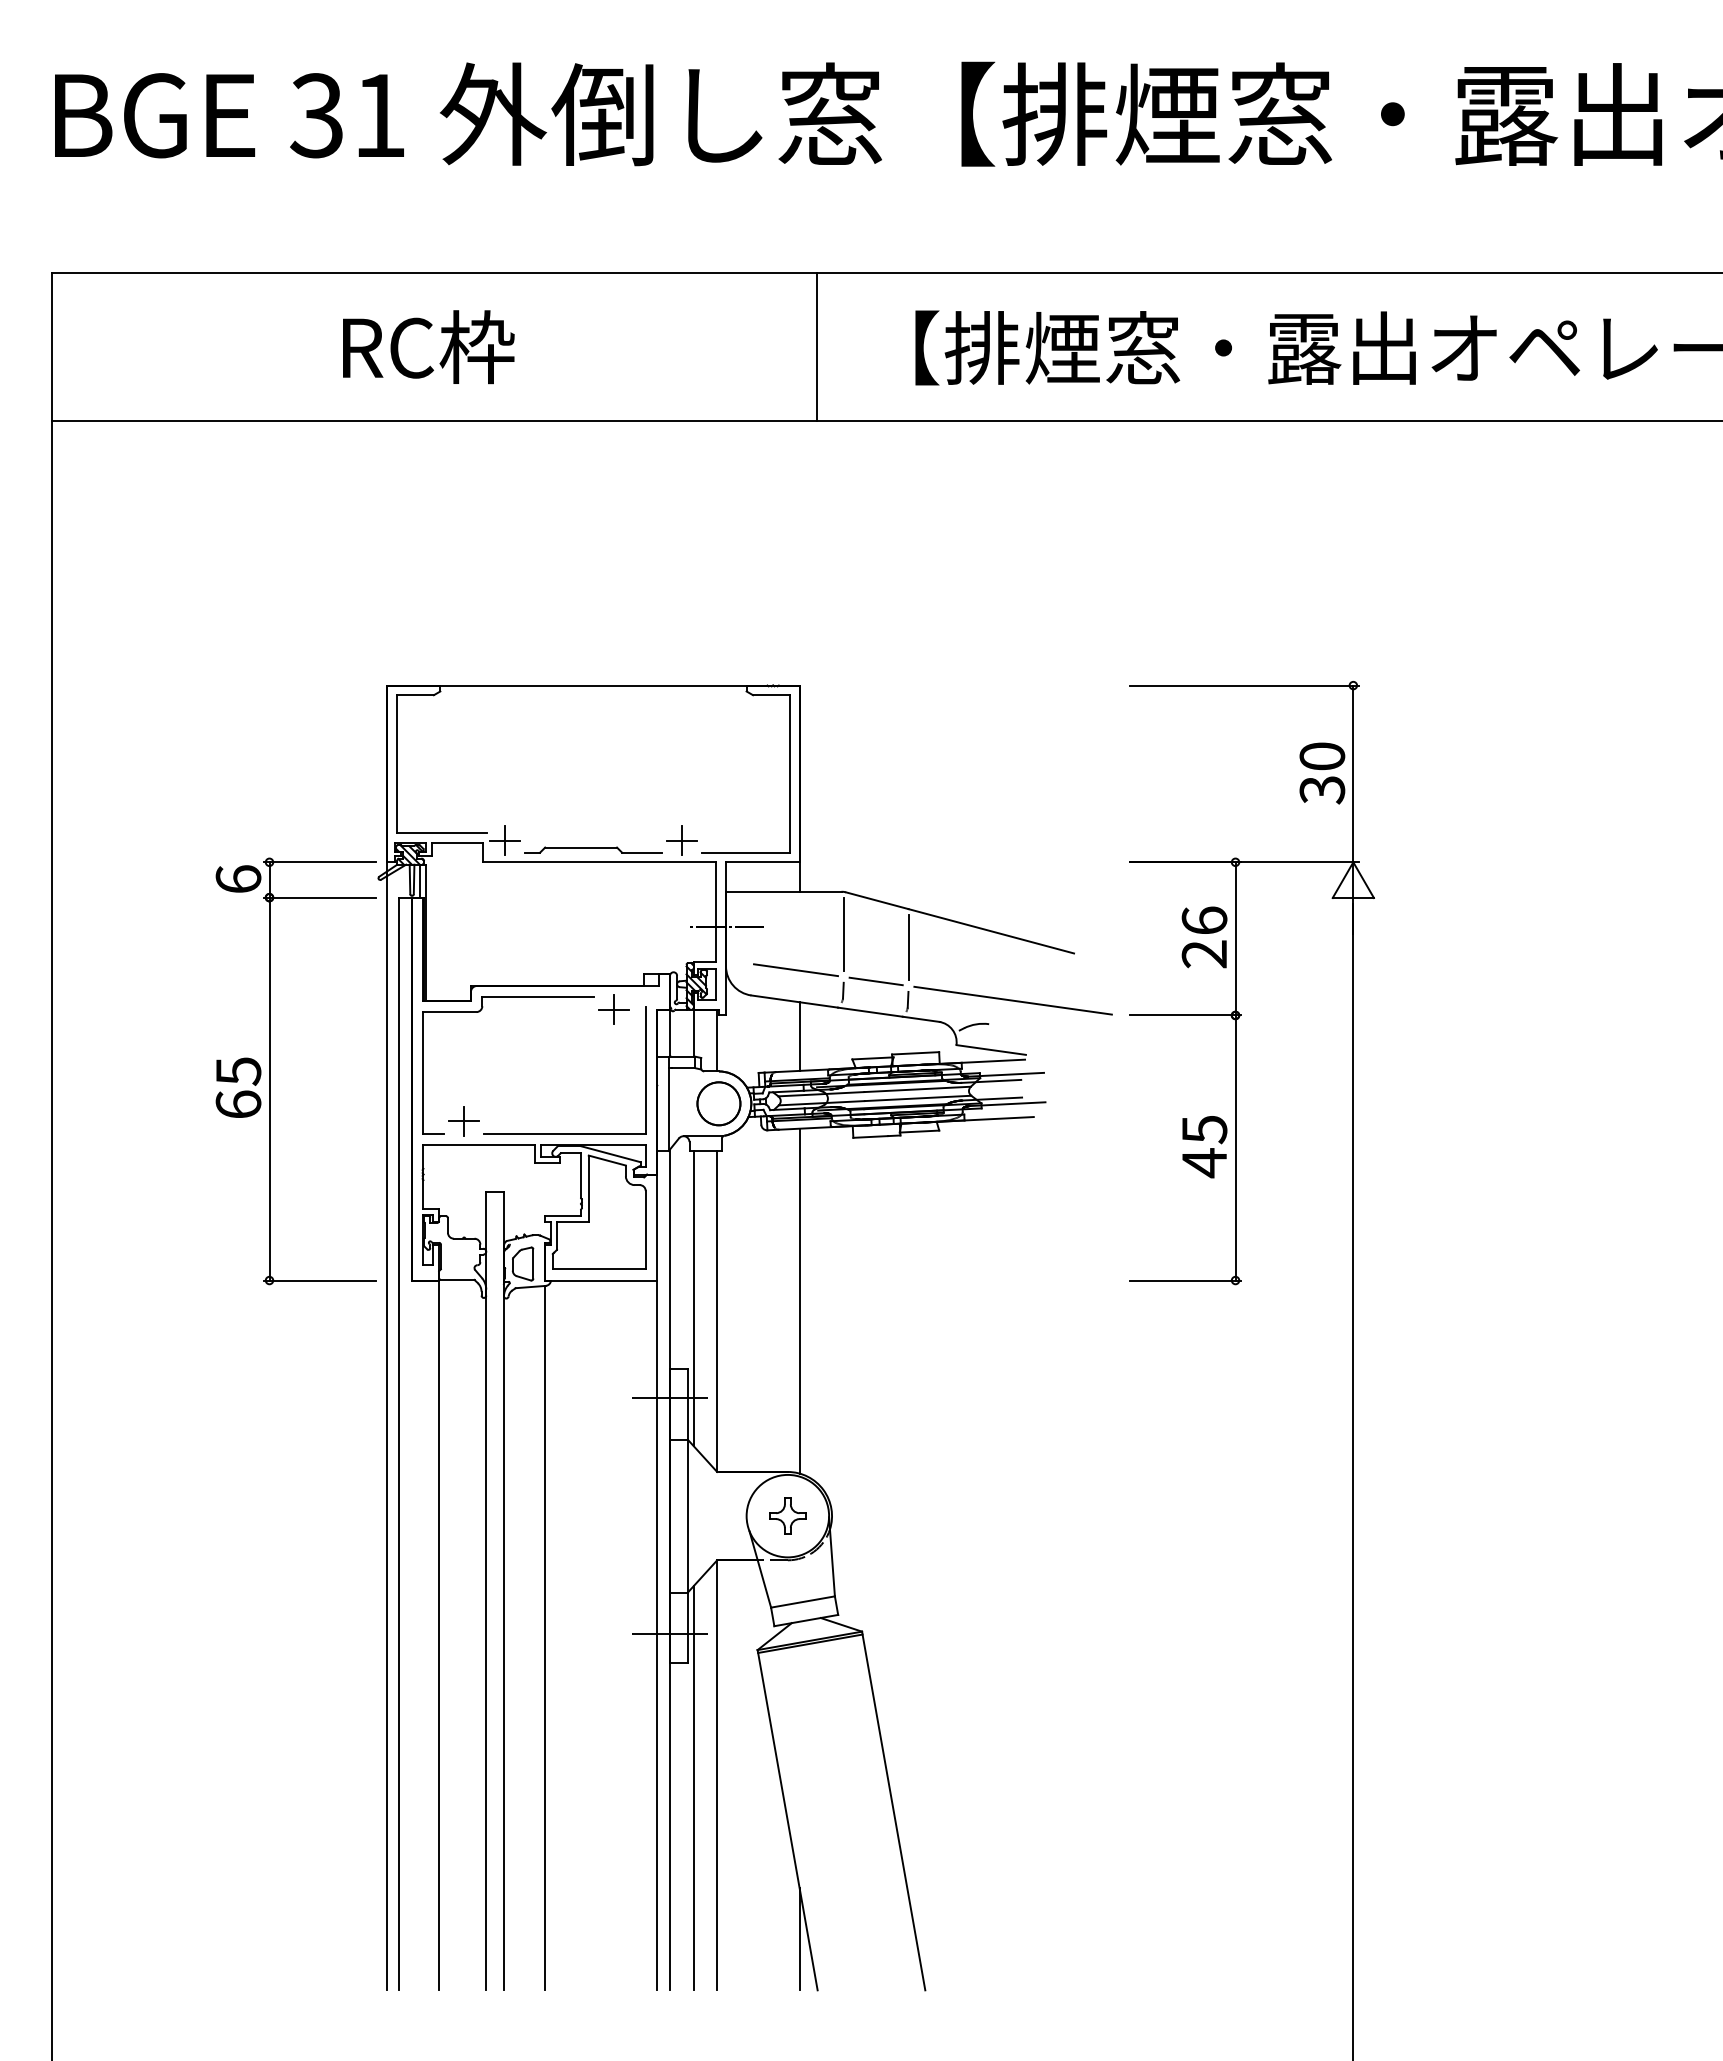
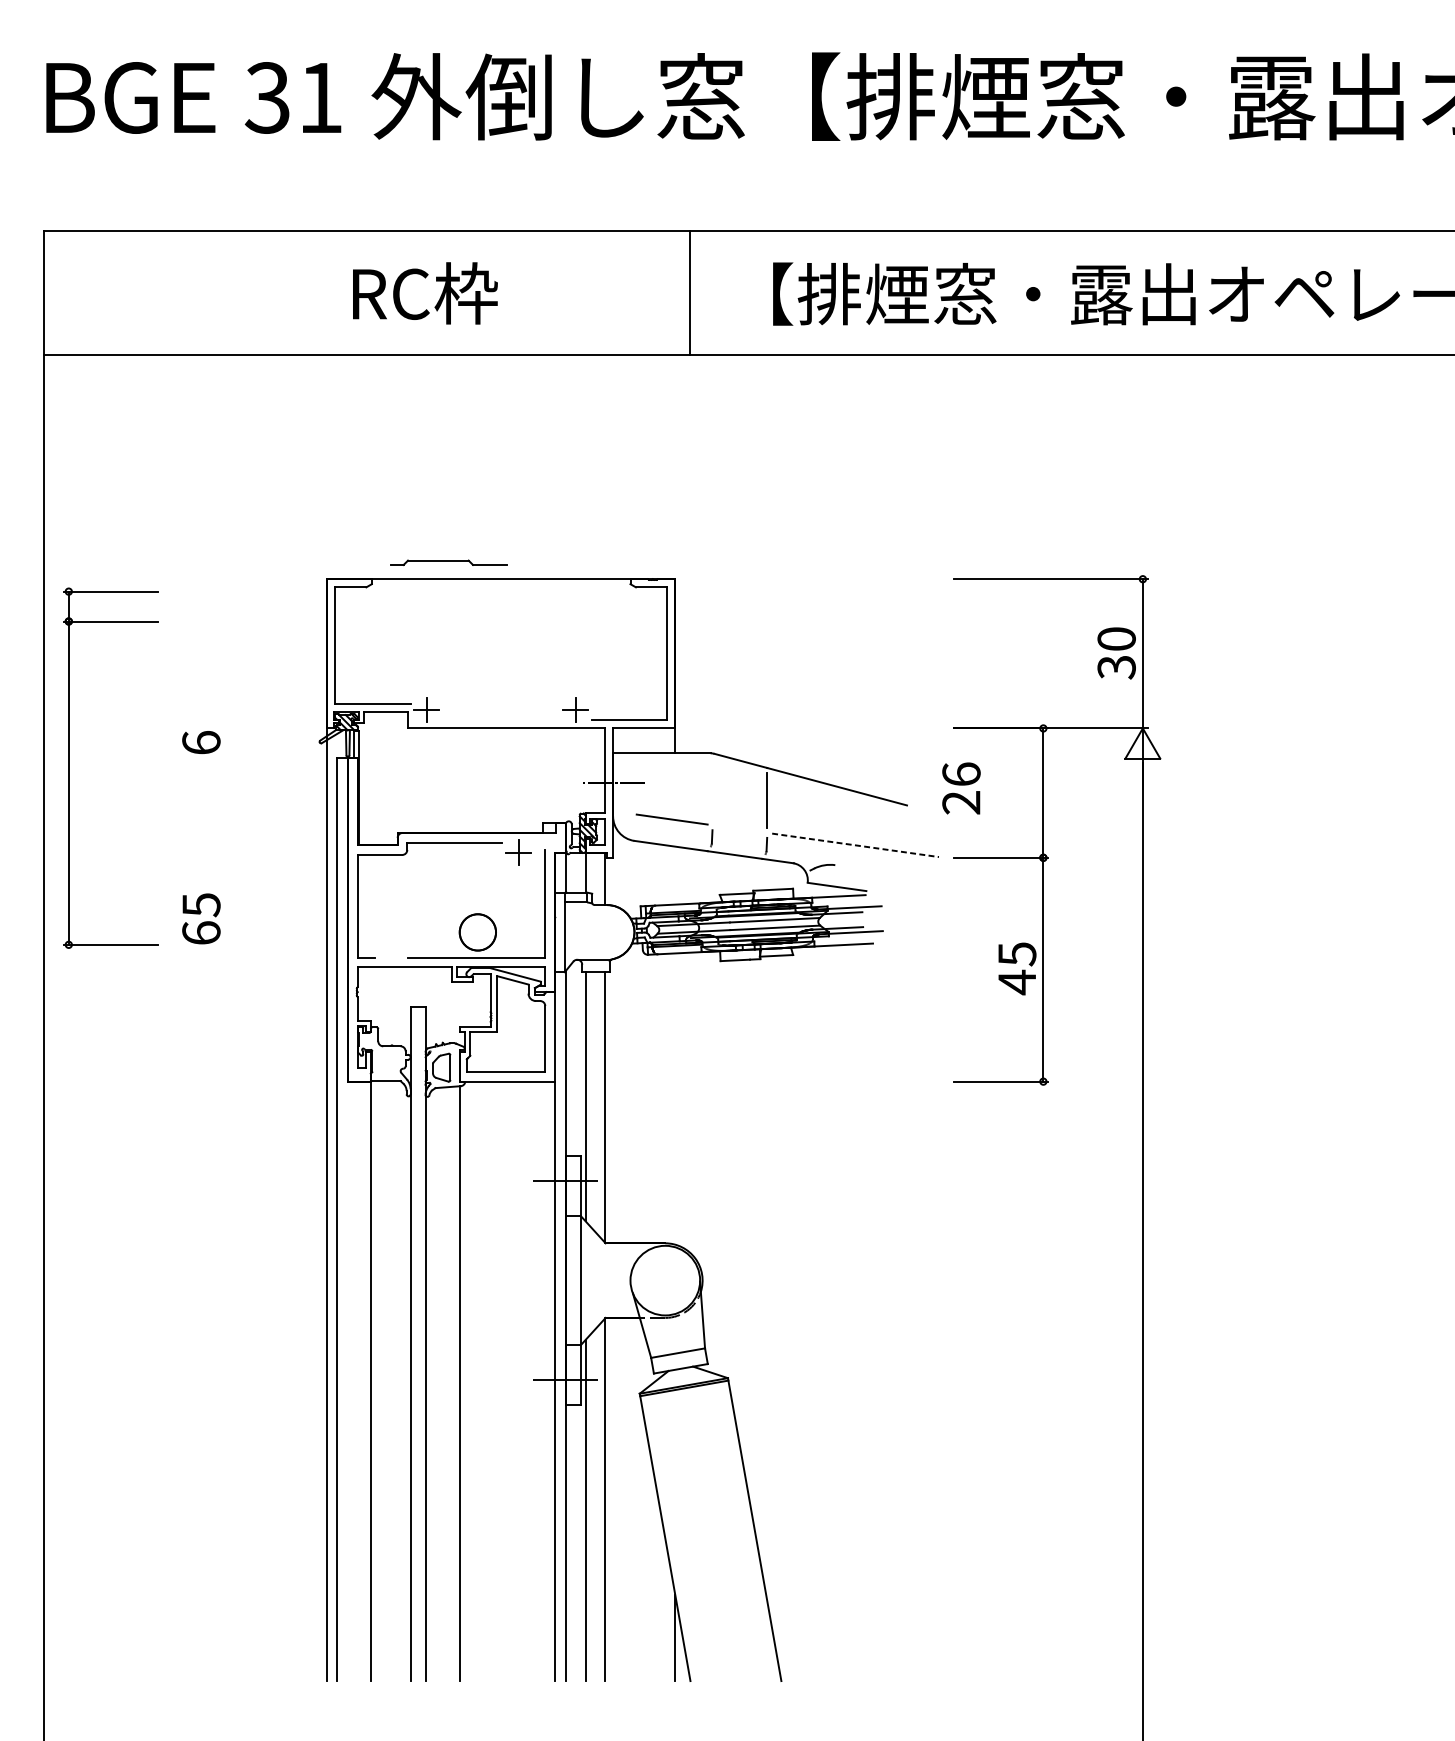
text: (428, 347) -> (425, 293), moved
part: (593, 849) -> (448, 562), moved
line: (843, 934) -> (712, 789), removed
text: (1204, 937) -> (961, 788), moved
line: (875, 981) -> (739, 829), removed
line: (1013, 1000) -> (855, 845), solid -> dashed
line: (799, 1036) -> (675, 875), removed
part: (270, 1071) -> (69, 768), moved
circle: (718, 1103) -> (477, 932), moved
part: (463, 1121) -> (391, 947), removed
line: (799, 1300) -> (675, 1098), removed
part: (787, 1515) -> (665, 1280), removed

